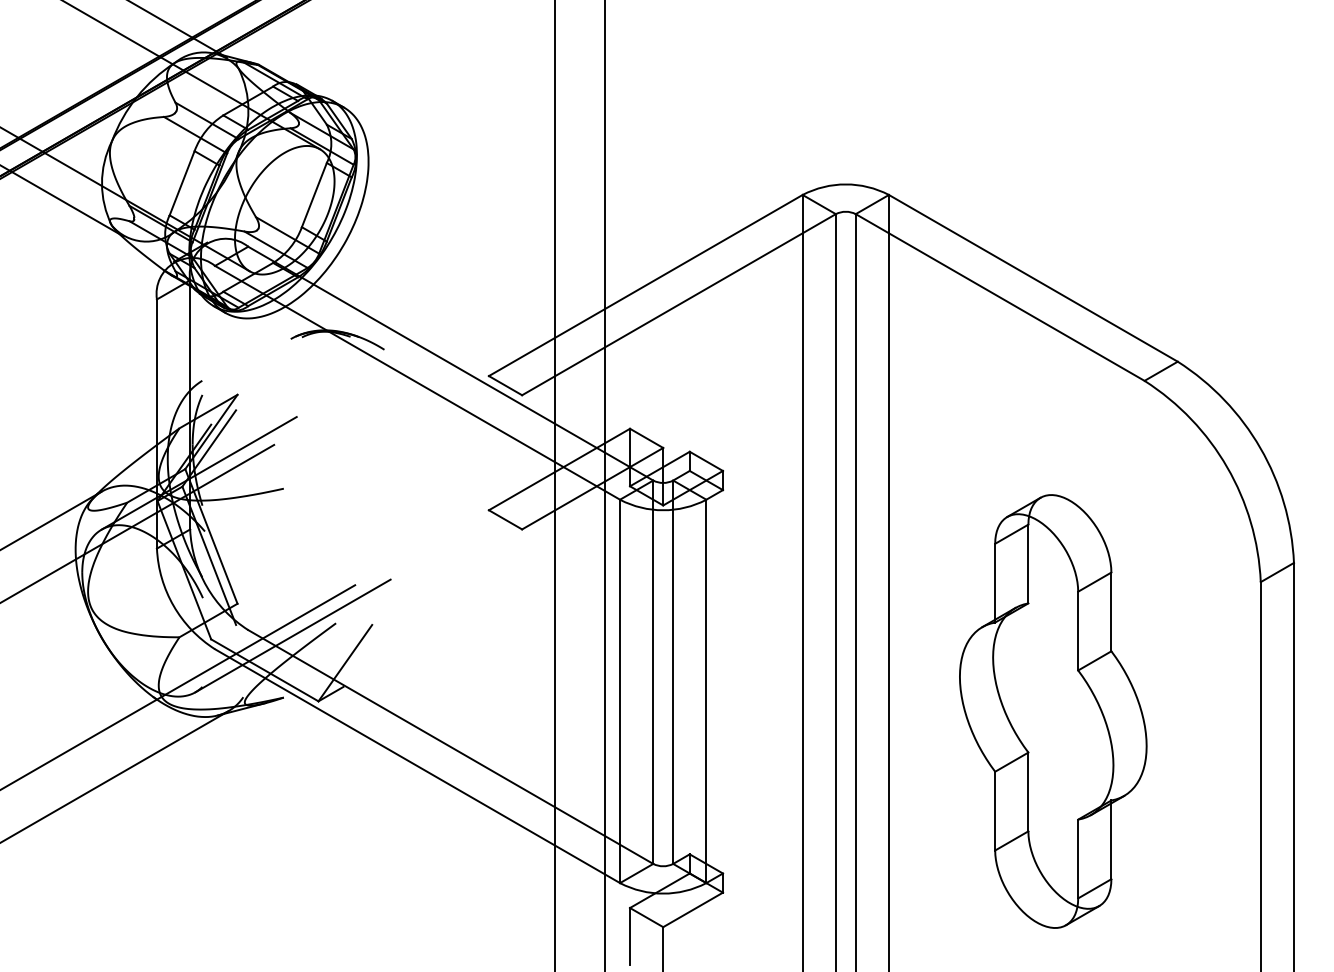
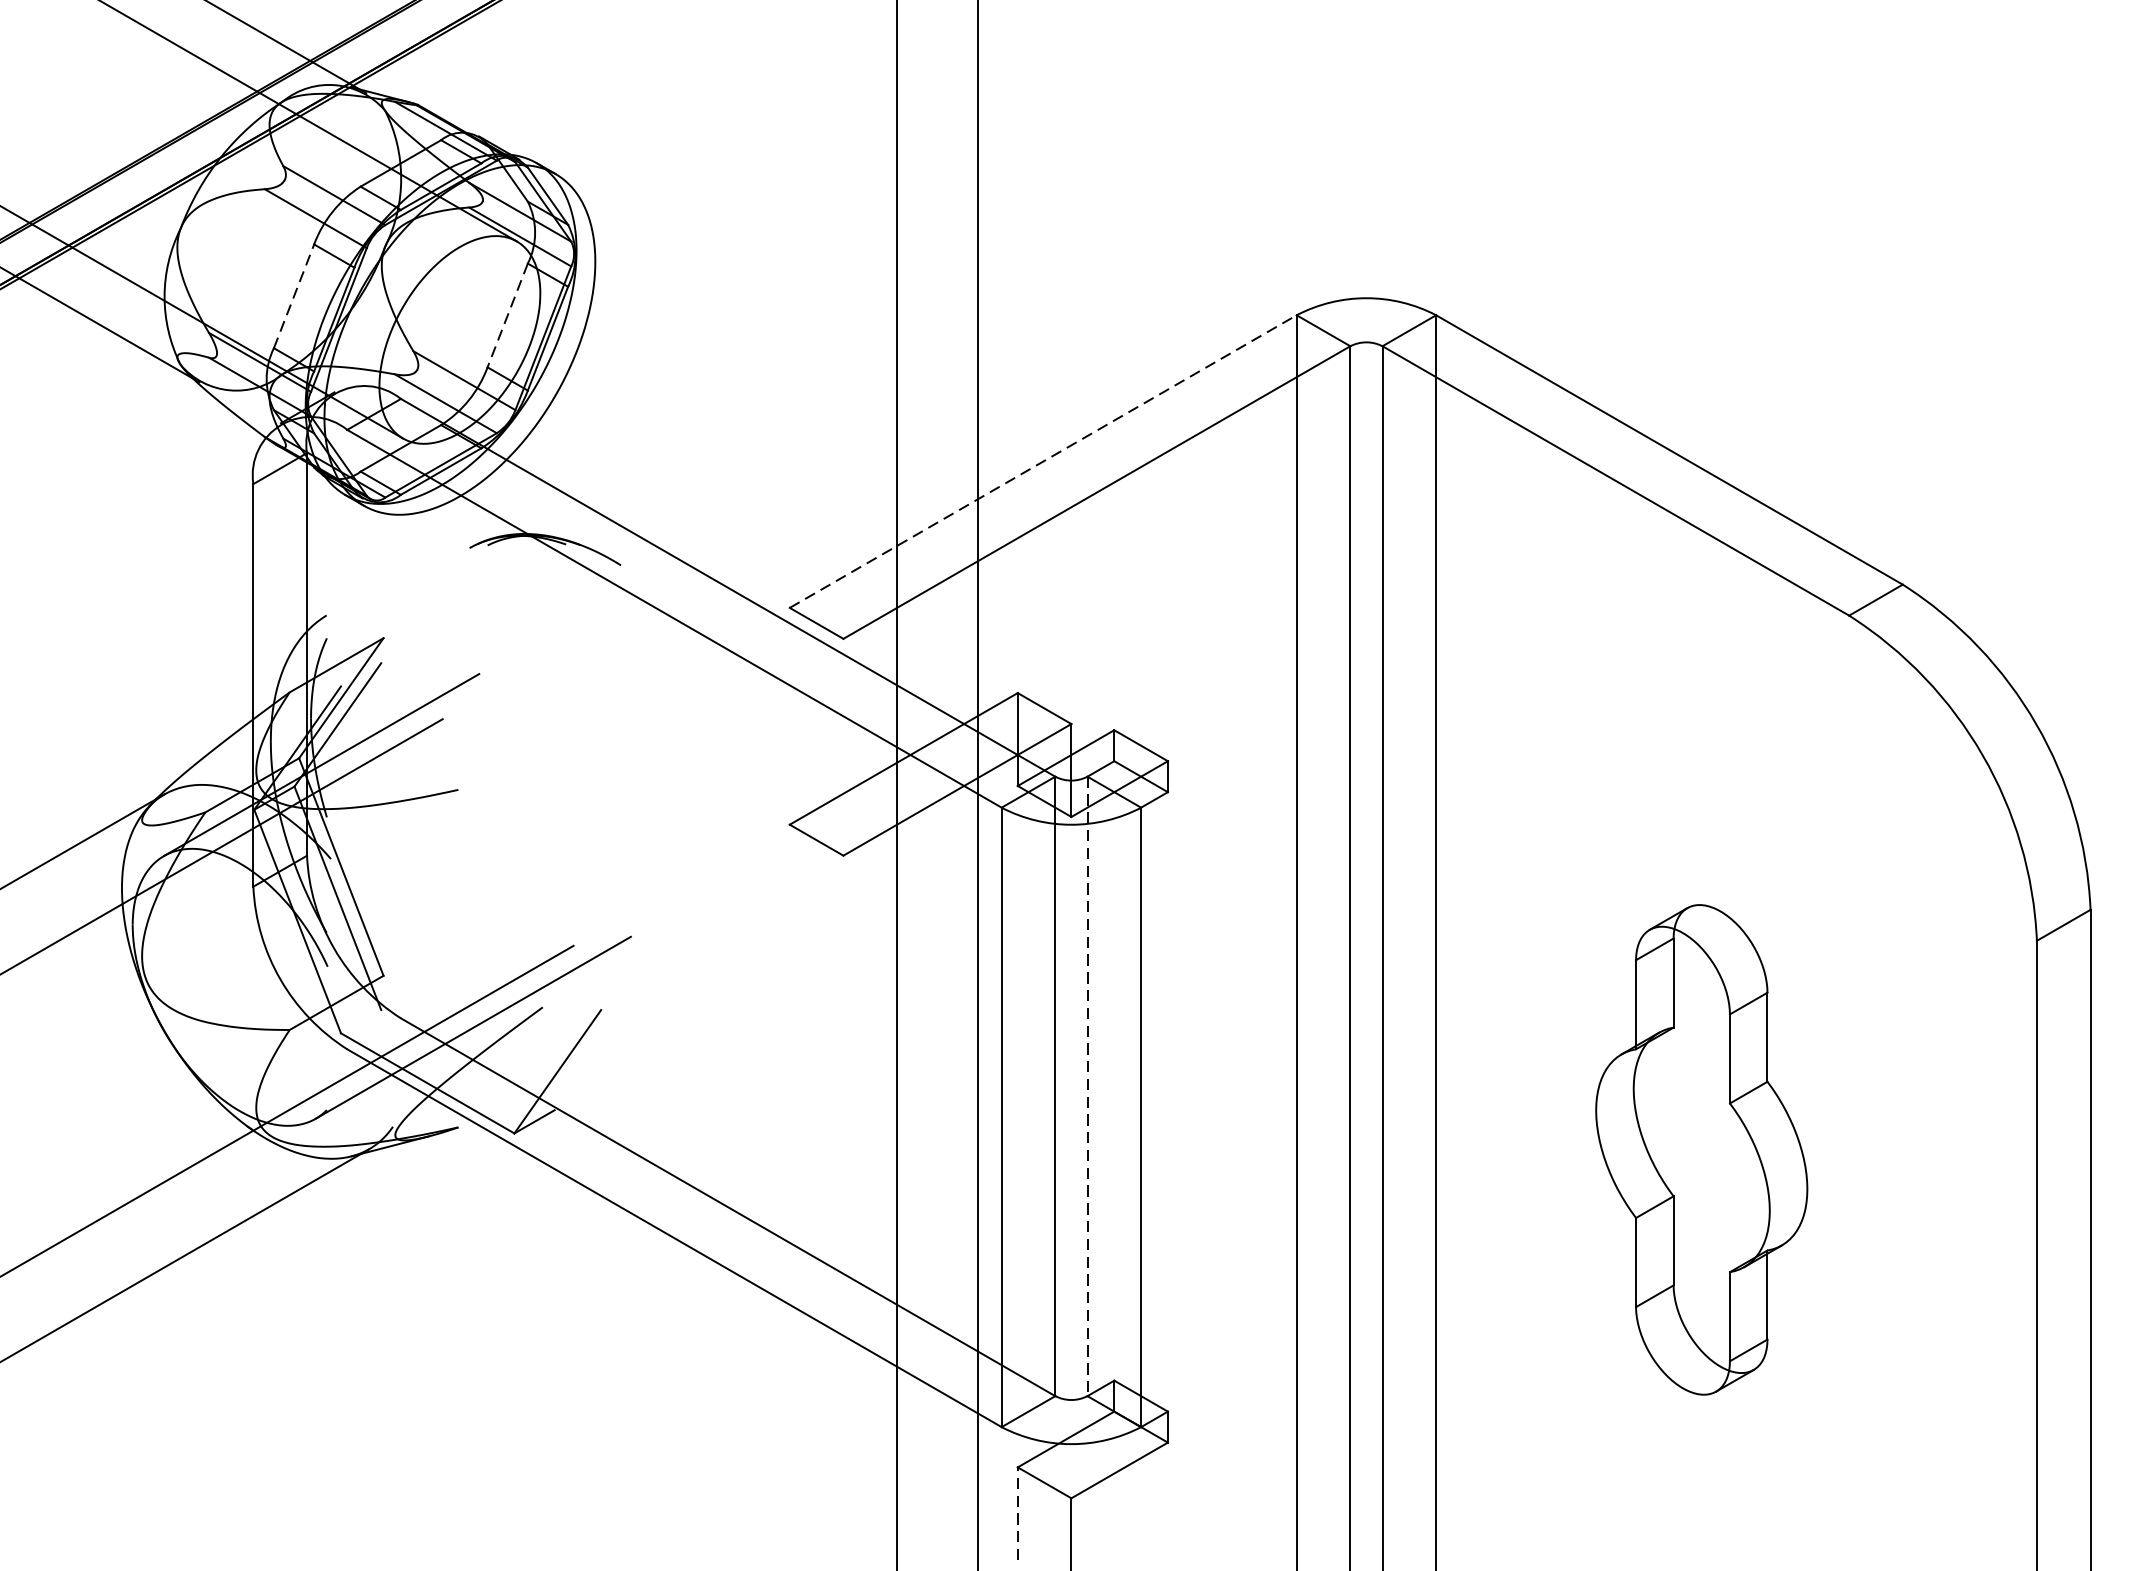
line: (182, 182) -> (294, 295), solid -> dashed
line: (314, 195) -> (507, 316), solid -> dashed
line: (646, 285) -> (1044, 461), solid -> dashed
line: (673, 672) -> (1088, 1086), solid -> dashed
part: (1053, 711) -> (1702, 1149), size x0.7
line: (630, 936) -> (1018, 1513), solid -> dashed

